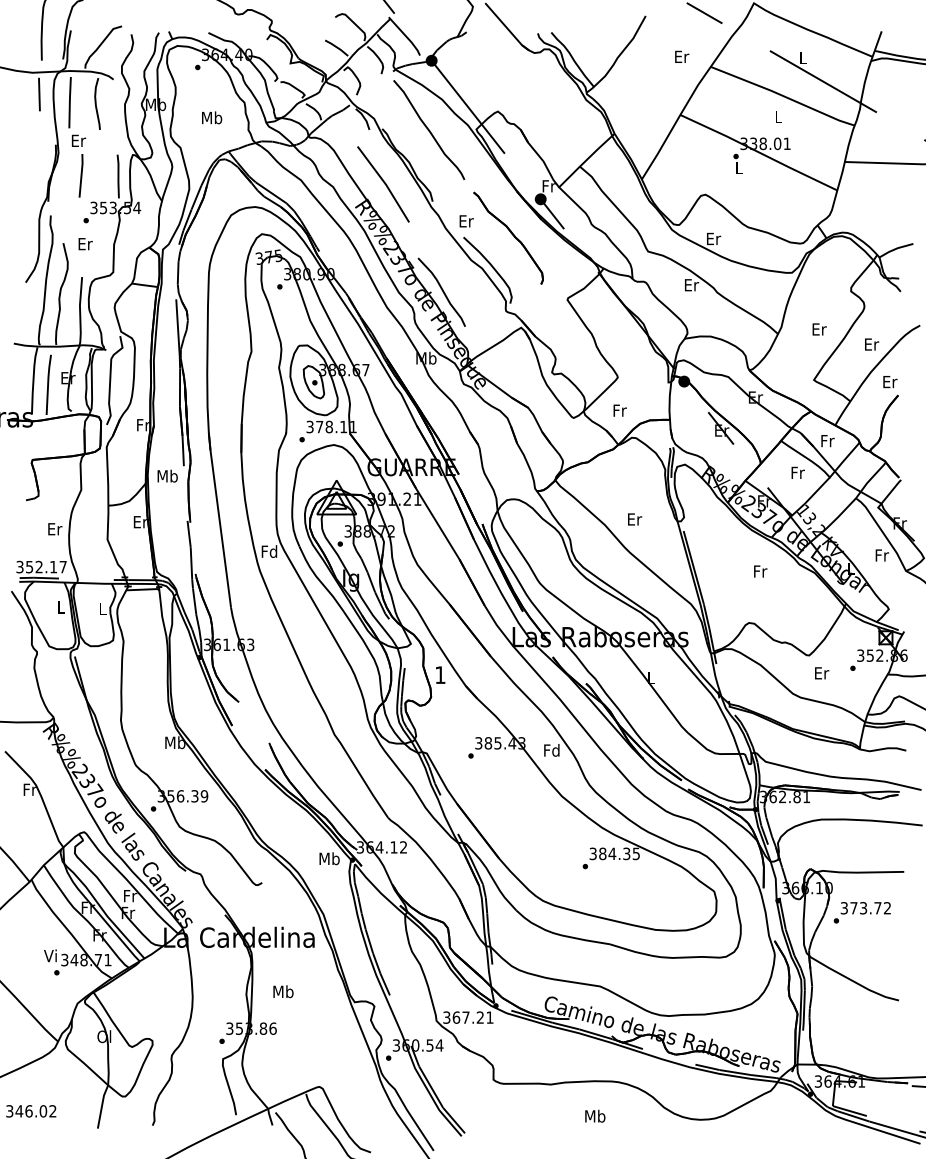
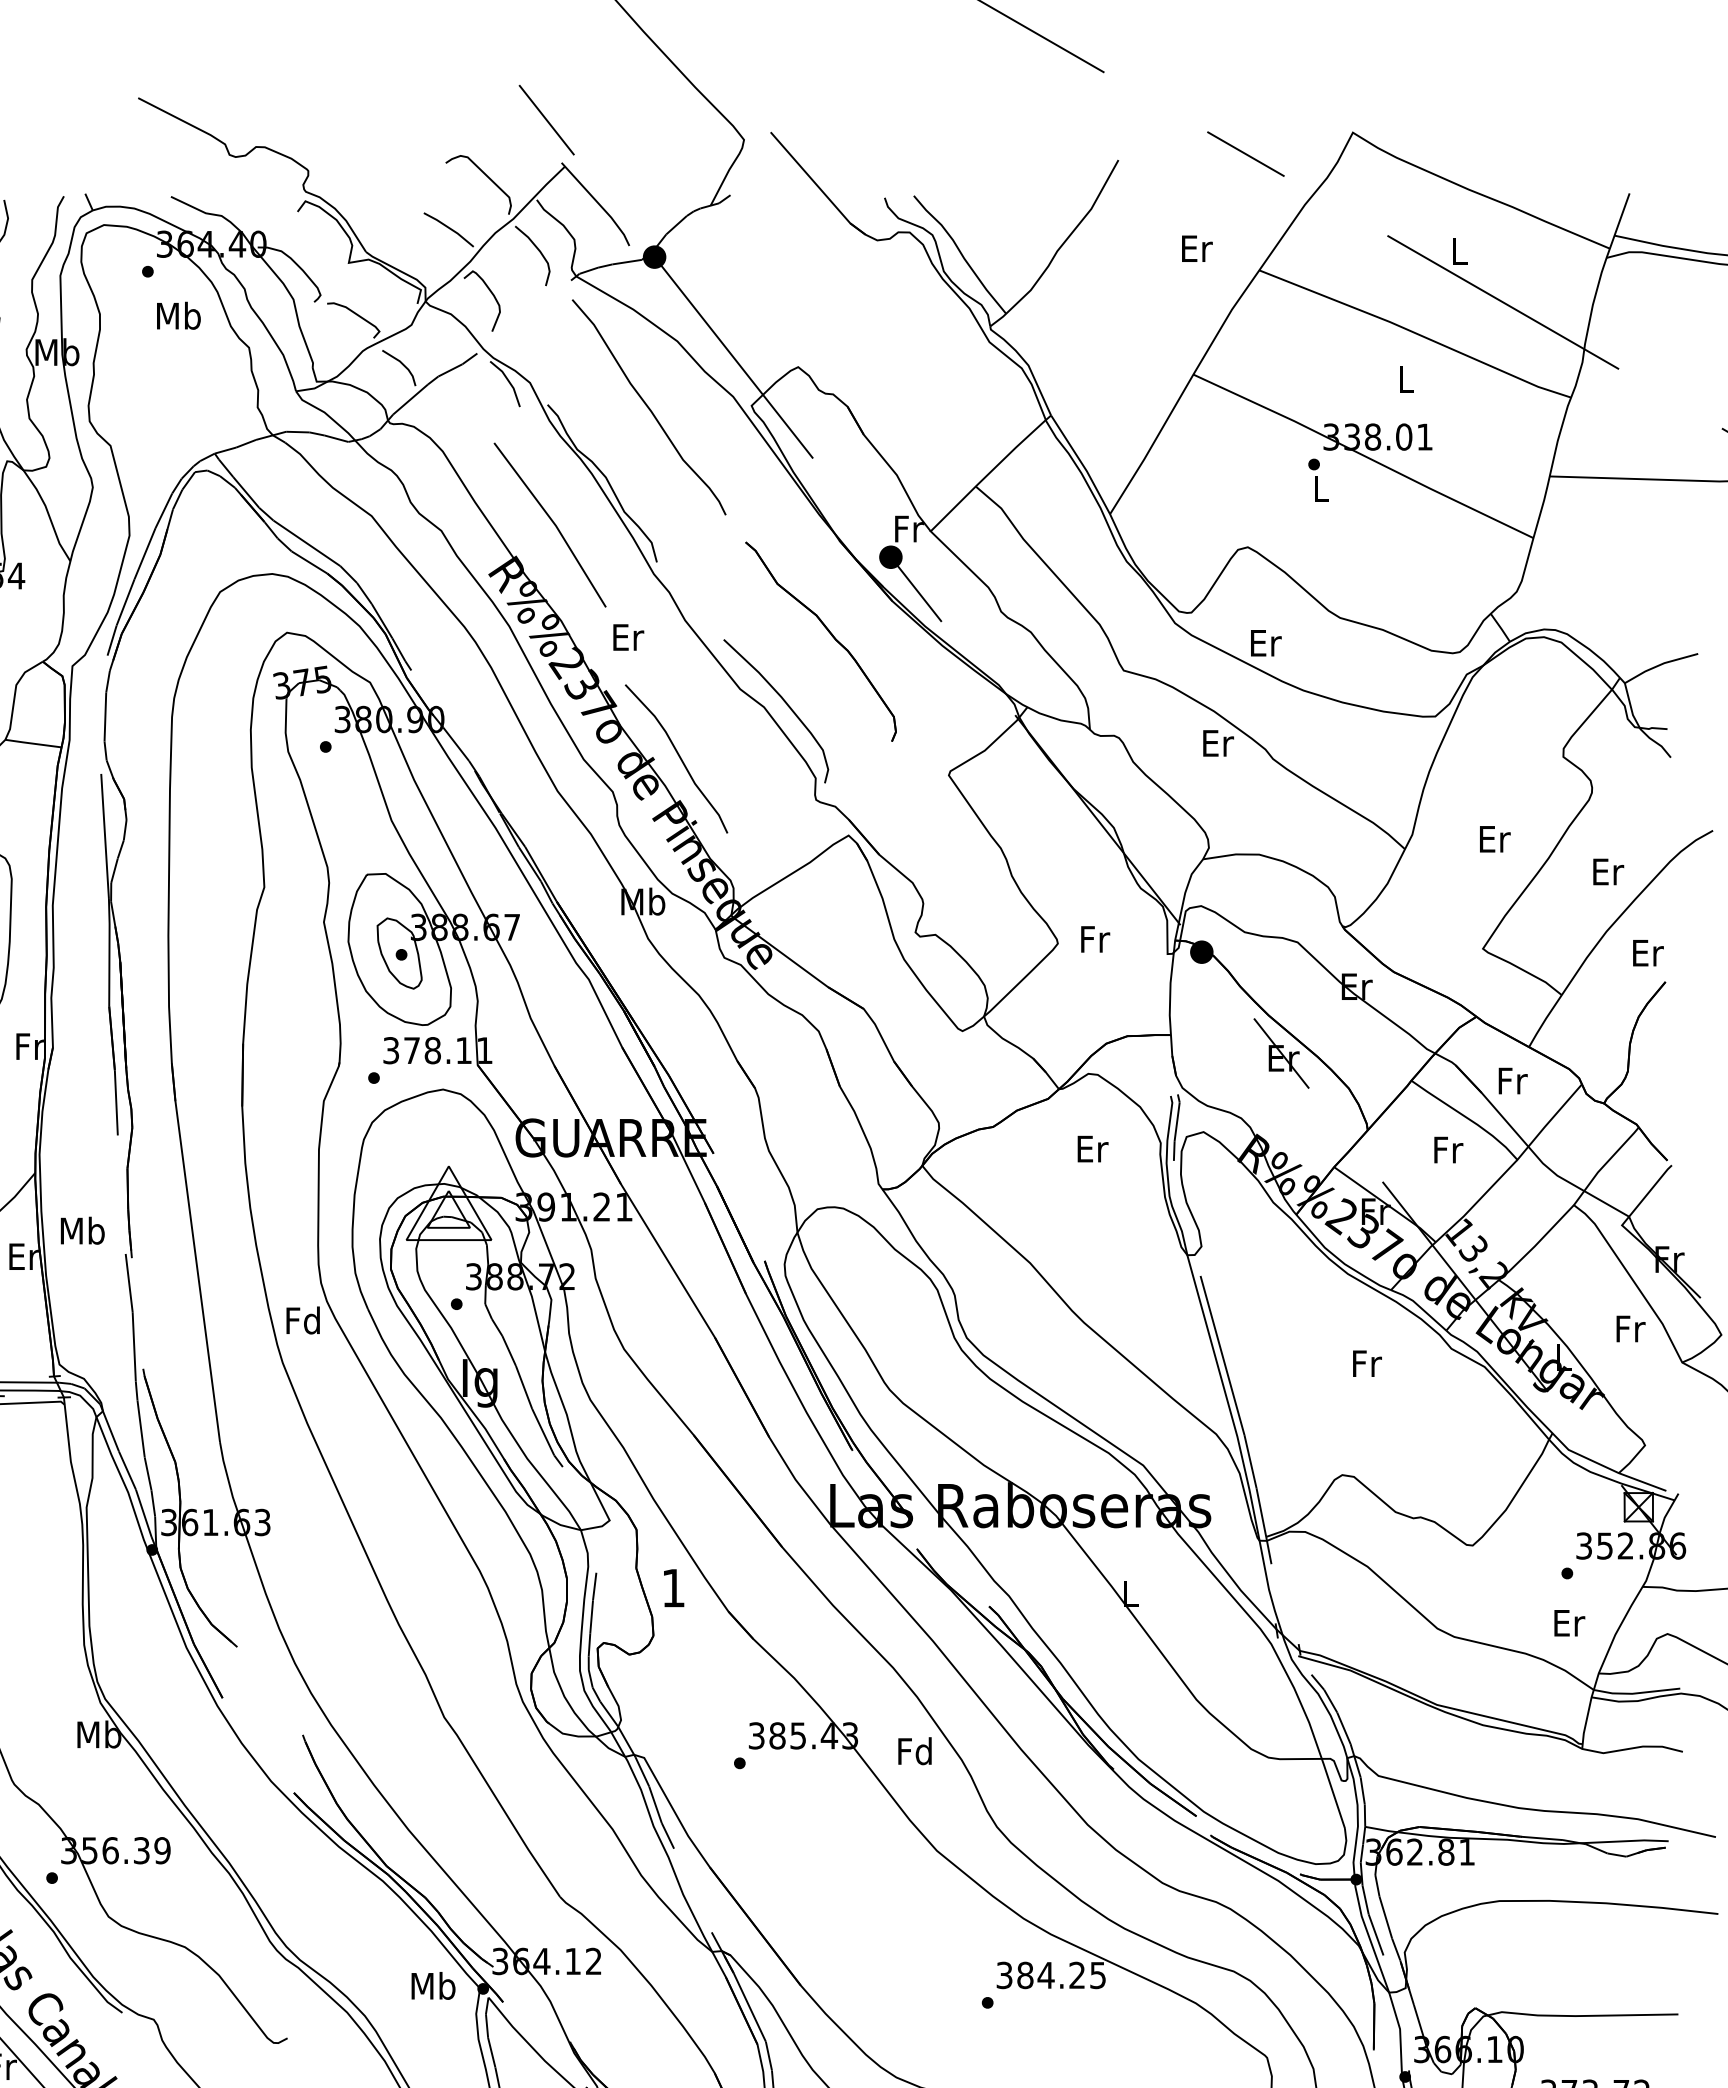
text: (212, 117) -> (179, 315), moved
text: (466, 221) -> (628, 637), moved
text: (619, 410) -> (1094, 938), moved
text: (167, 475) -> (82, 1229), moved
text: (635, 519) -> (1094, 1149), moved
text: (822, 673) -> (1570, 1623), moved
text: (626, 854) -> (1076, 1976), 384.35 -> 384.25

